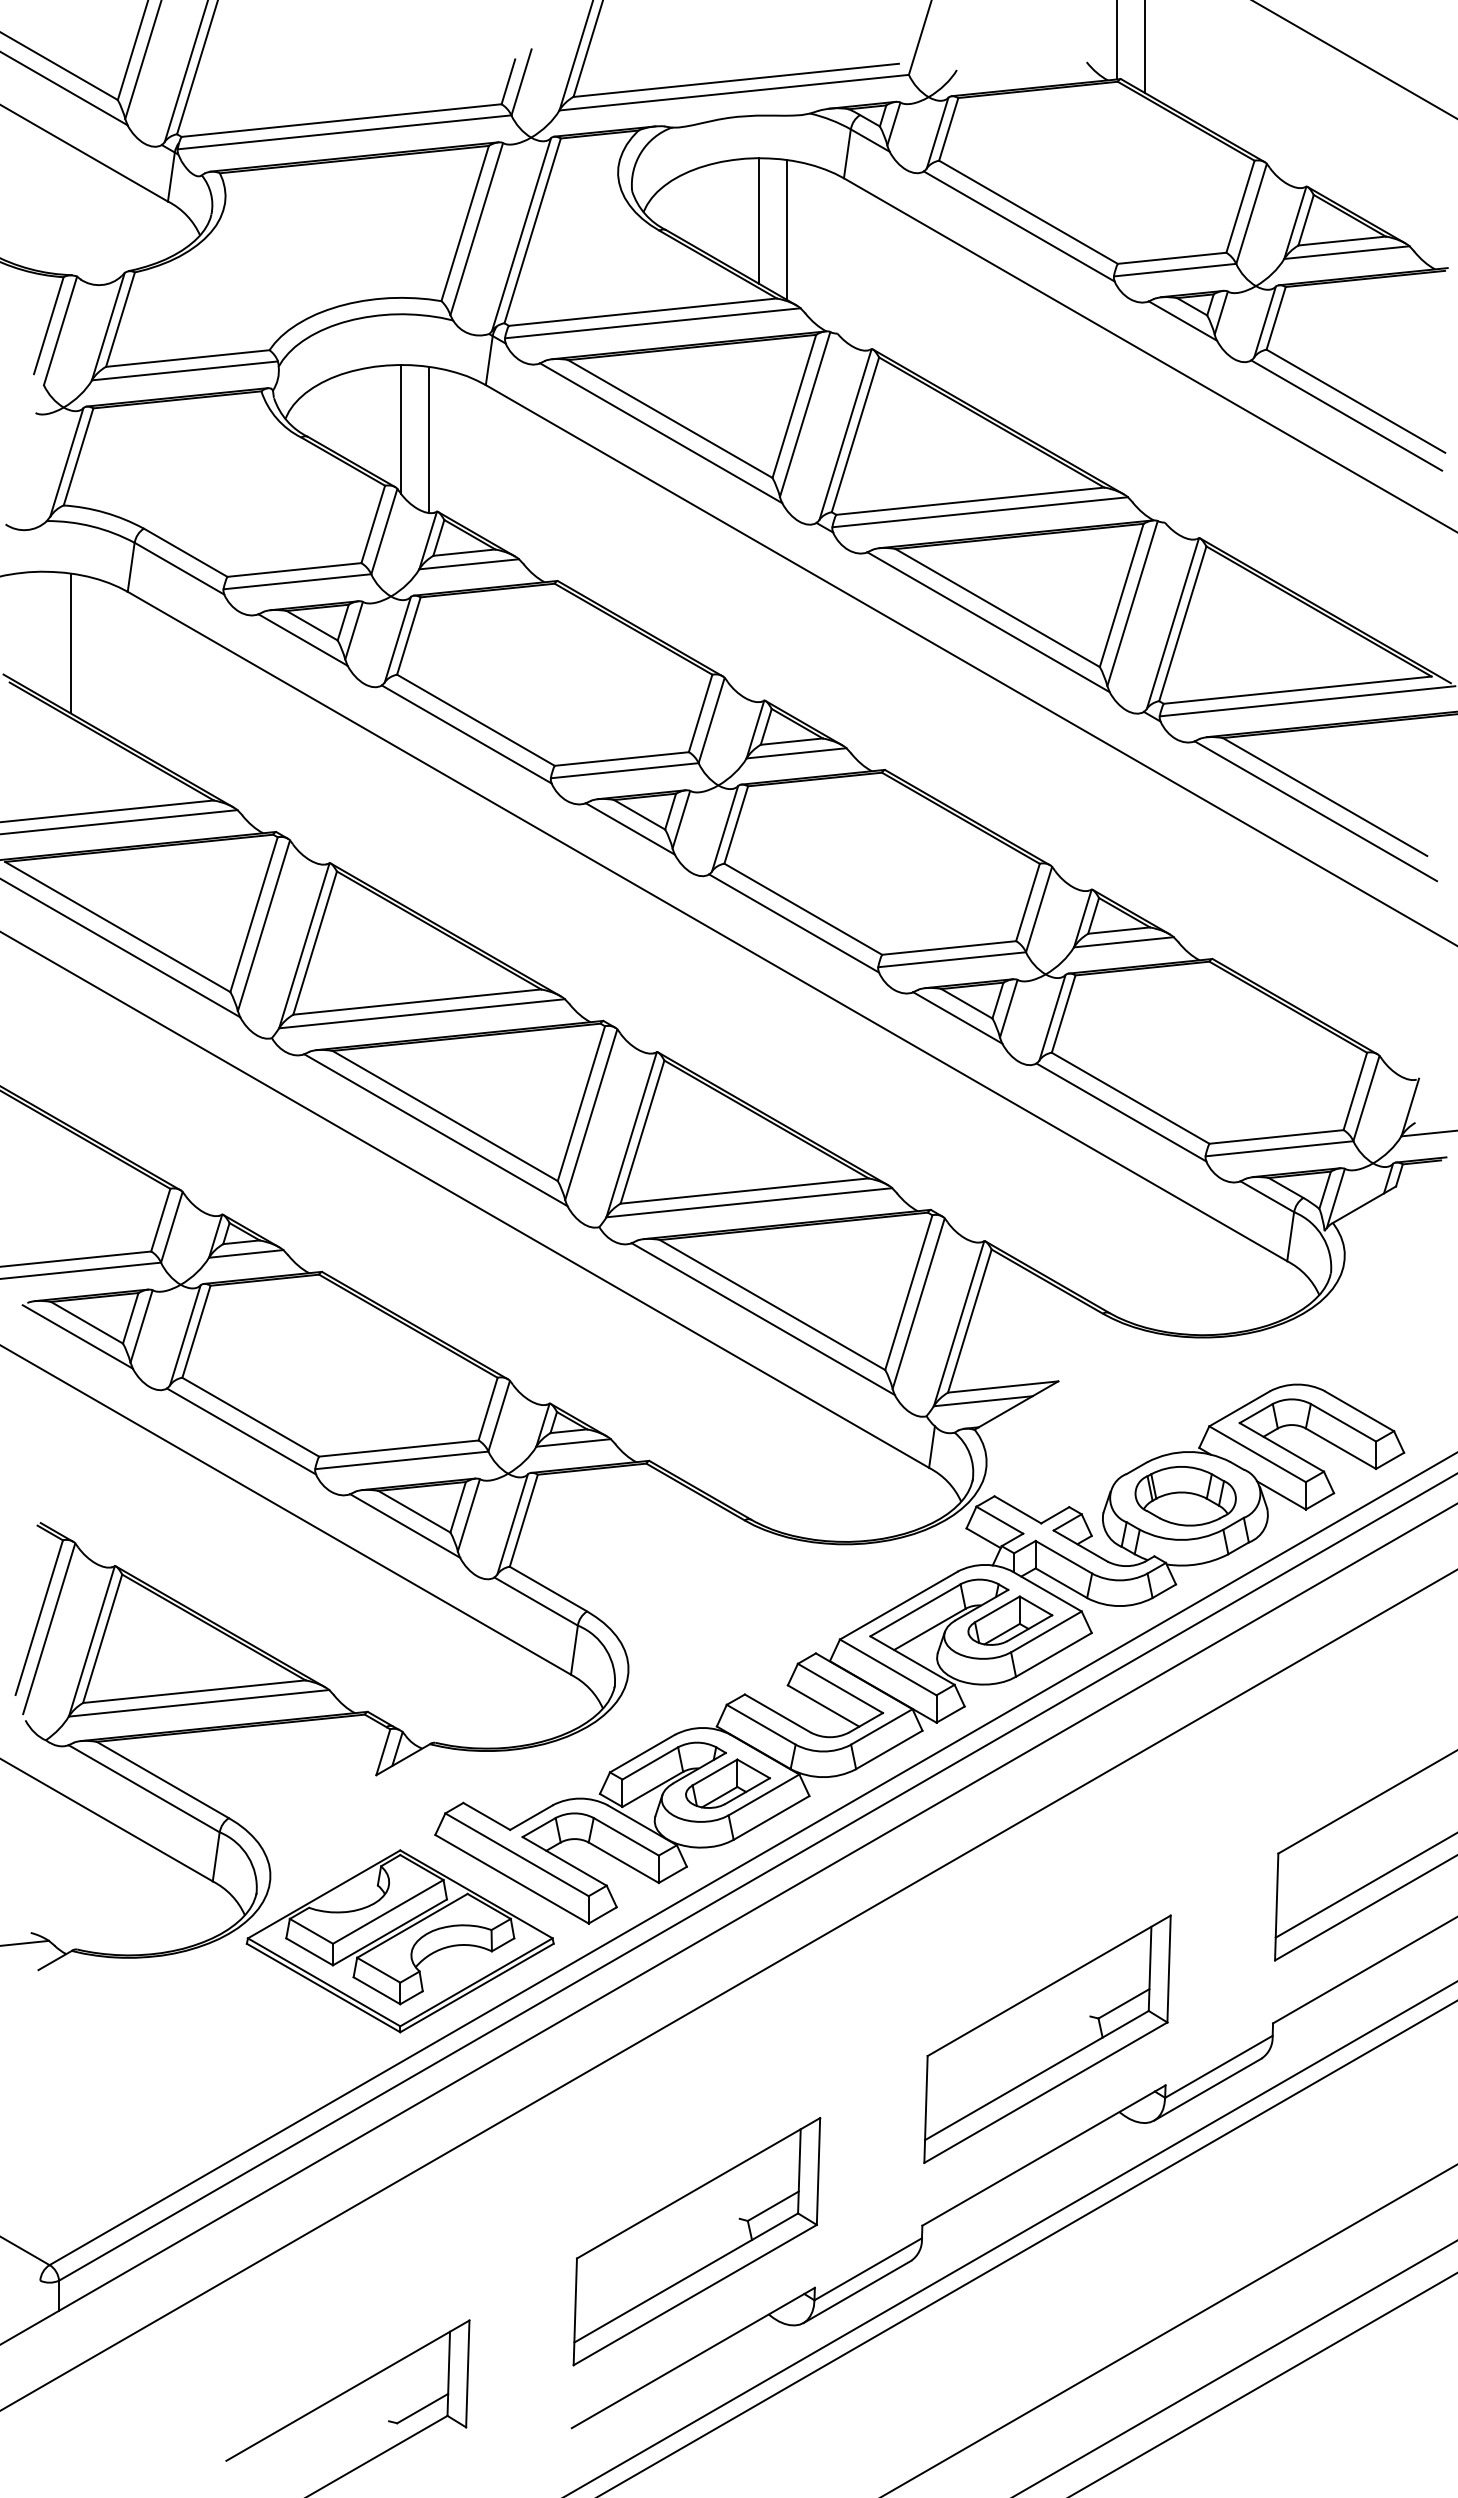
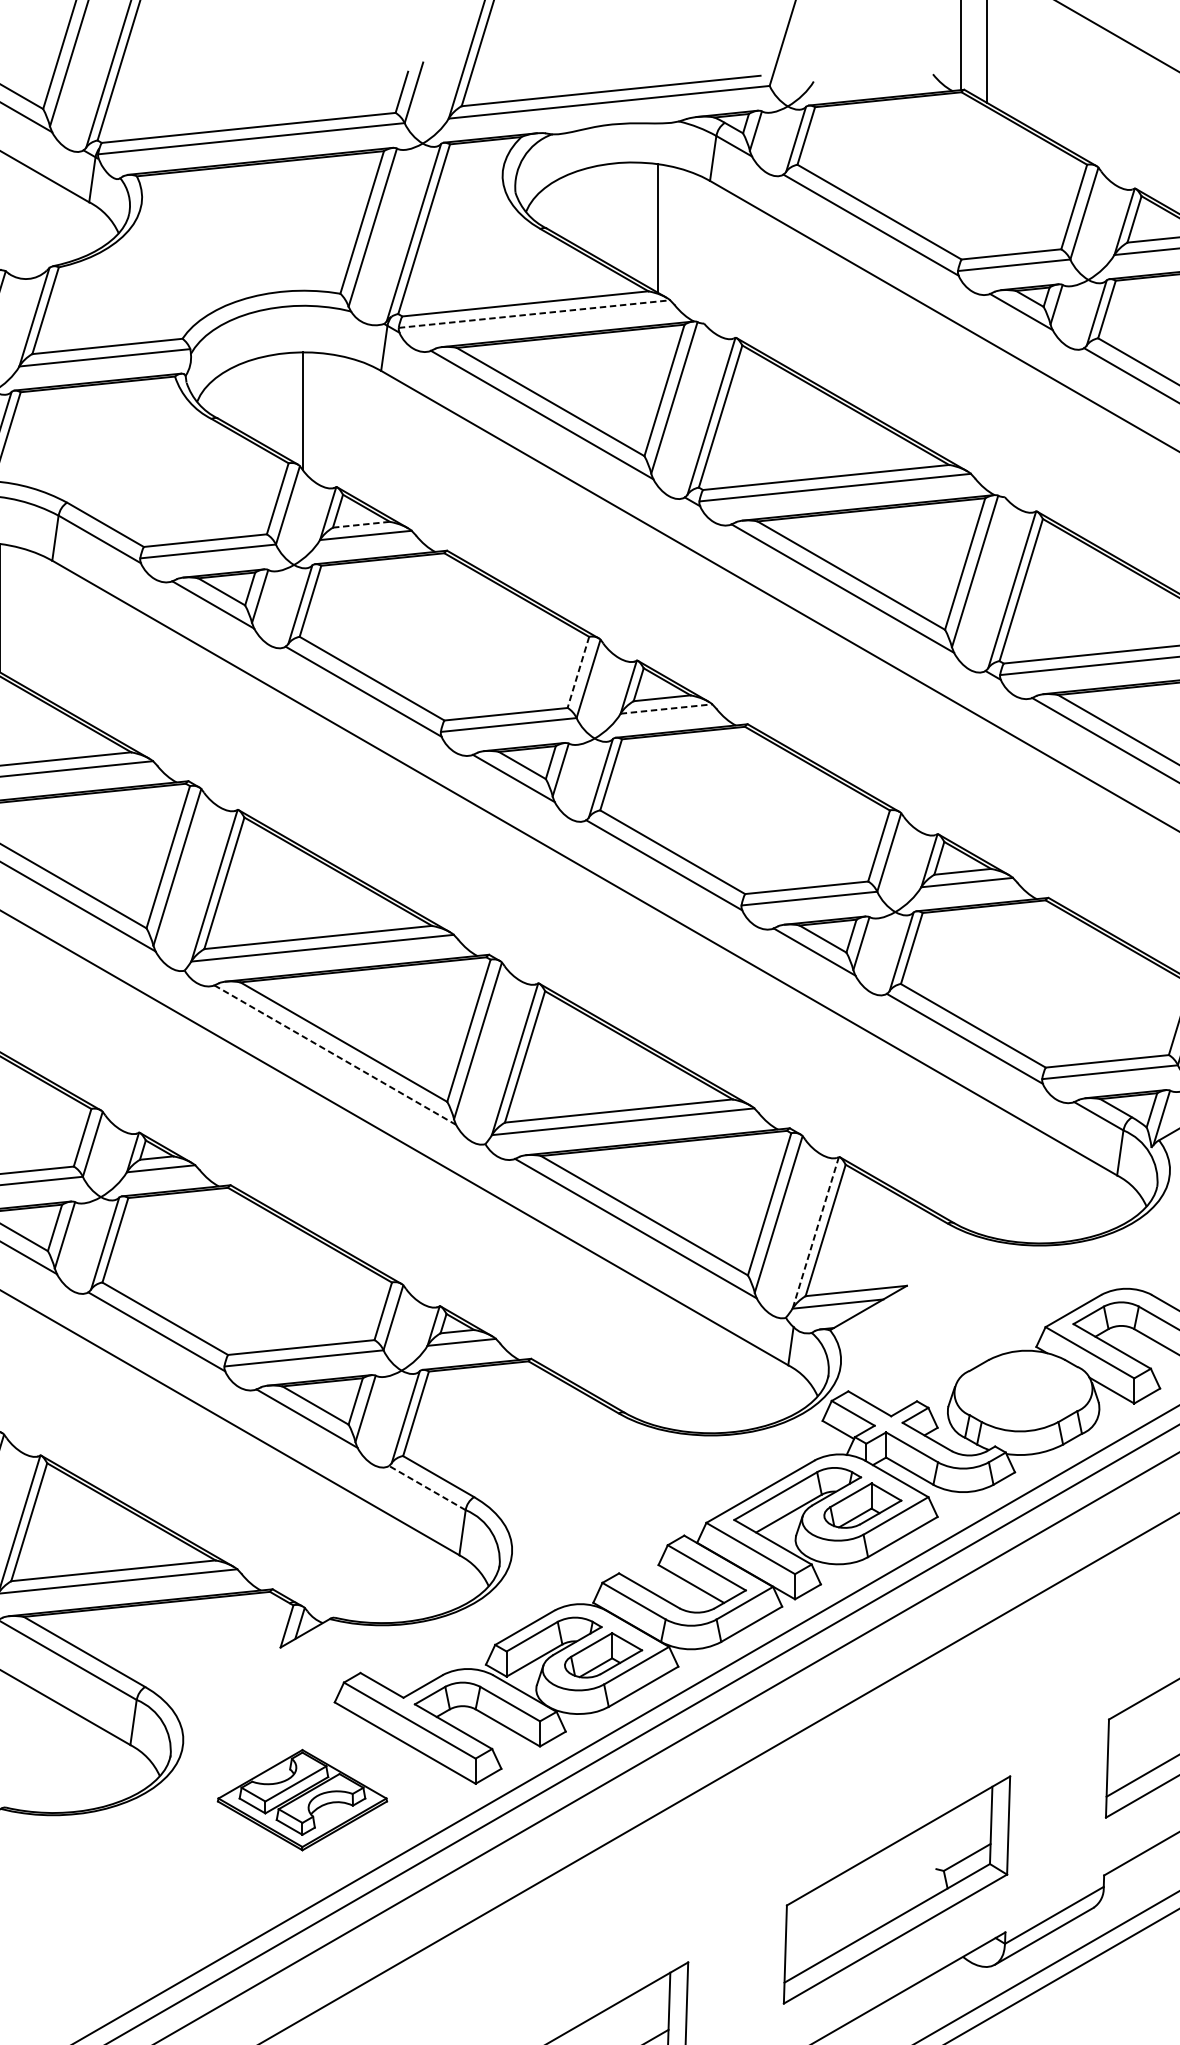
line: (758, 220) -> (631, 219), removed
line: (652, 323) -> (534, 314), solid -> dashed
line: (428, 439) -> (328, 420), removed
line: (464, 552) -> (361, 524), solid -> dashed
line: (700, 713) -> (578, 672), solid -> dashed
line: (797, 753) -> (667, 709), solid -> dashed
line: (435, 1130) -> (334, 1055), solid -> dashed
line: (958, 1324) -> (815, 1233), solid -> dashed
part: (1185, 1496) -> (1023, 1391), removed
line: (535, 1601) -> (426, 1487), solid -> dashed
part: (399, 1941) -> (301, 1800), size x0.6

